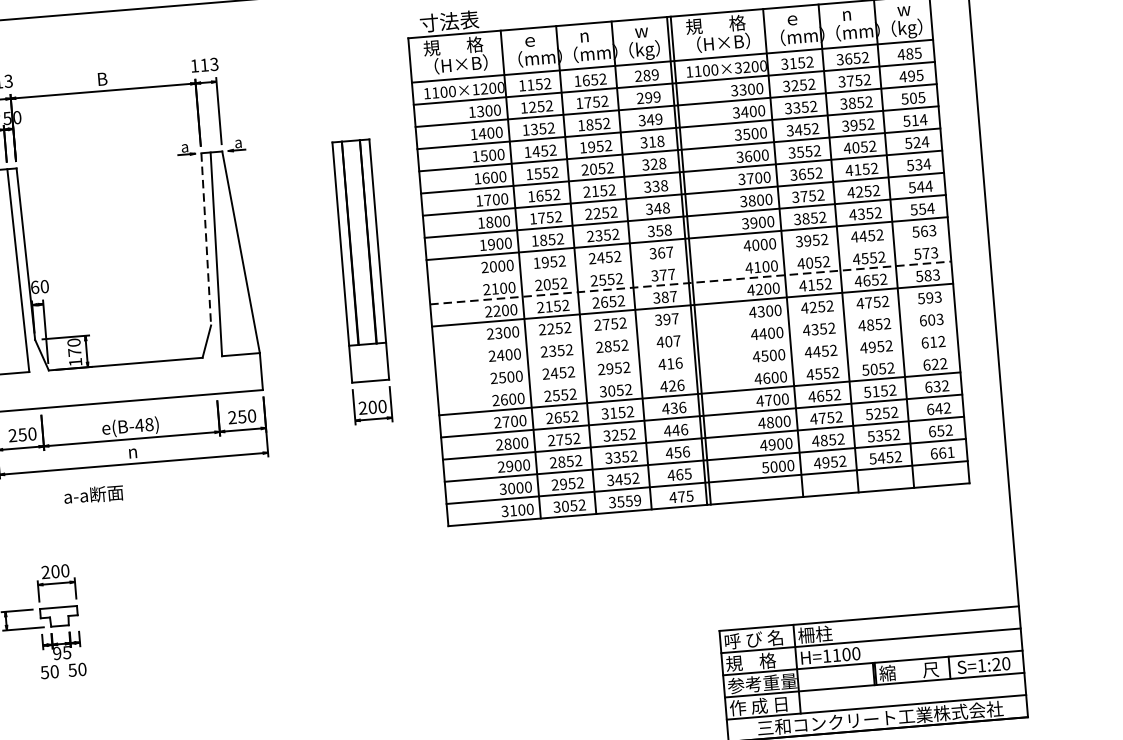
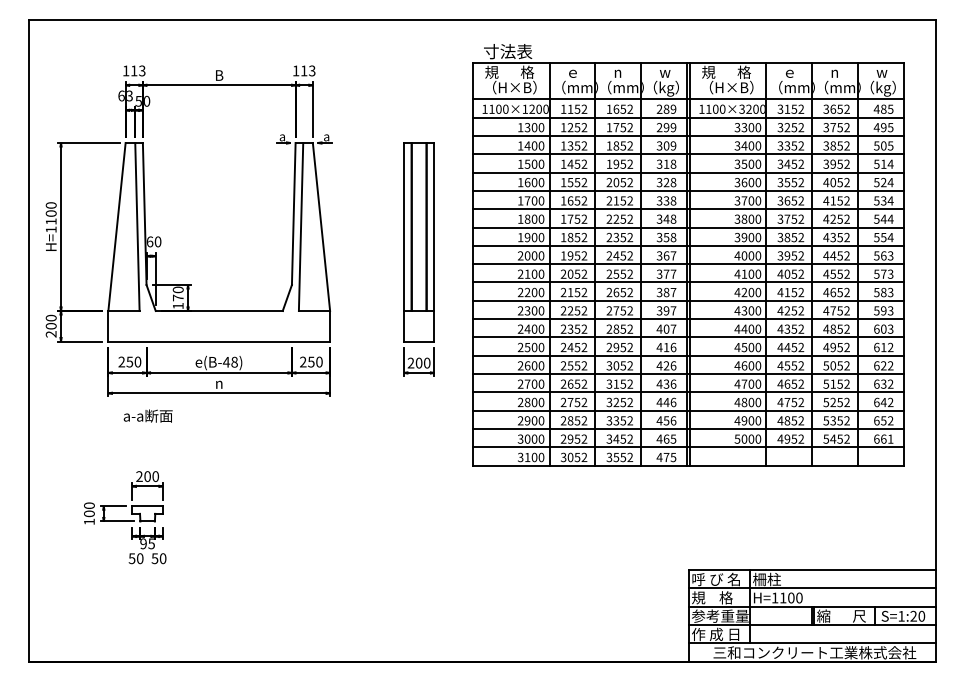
text: (650, 119) -> (666, 145), 349 -> 309
line: (205, 239) -> (293, 214), dashed -> solid
line: (688, 261) -> (688, 264), added
line: (691, 282) -> (689, 282), dashed -> solid
line: (694, 327) -> (688, 319), added
line: (696, 349) -> (688, 337), added
line: (697, 371) -> (688, 355), added
text: (92, 494) -> (147, 415), moved
text: (637, 500) -> (630, 457), 3559 -> 3552

